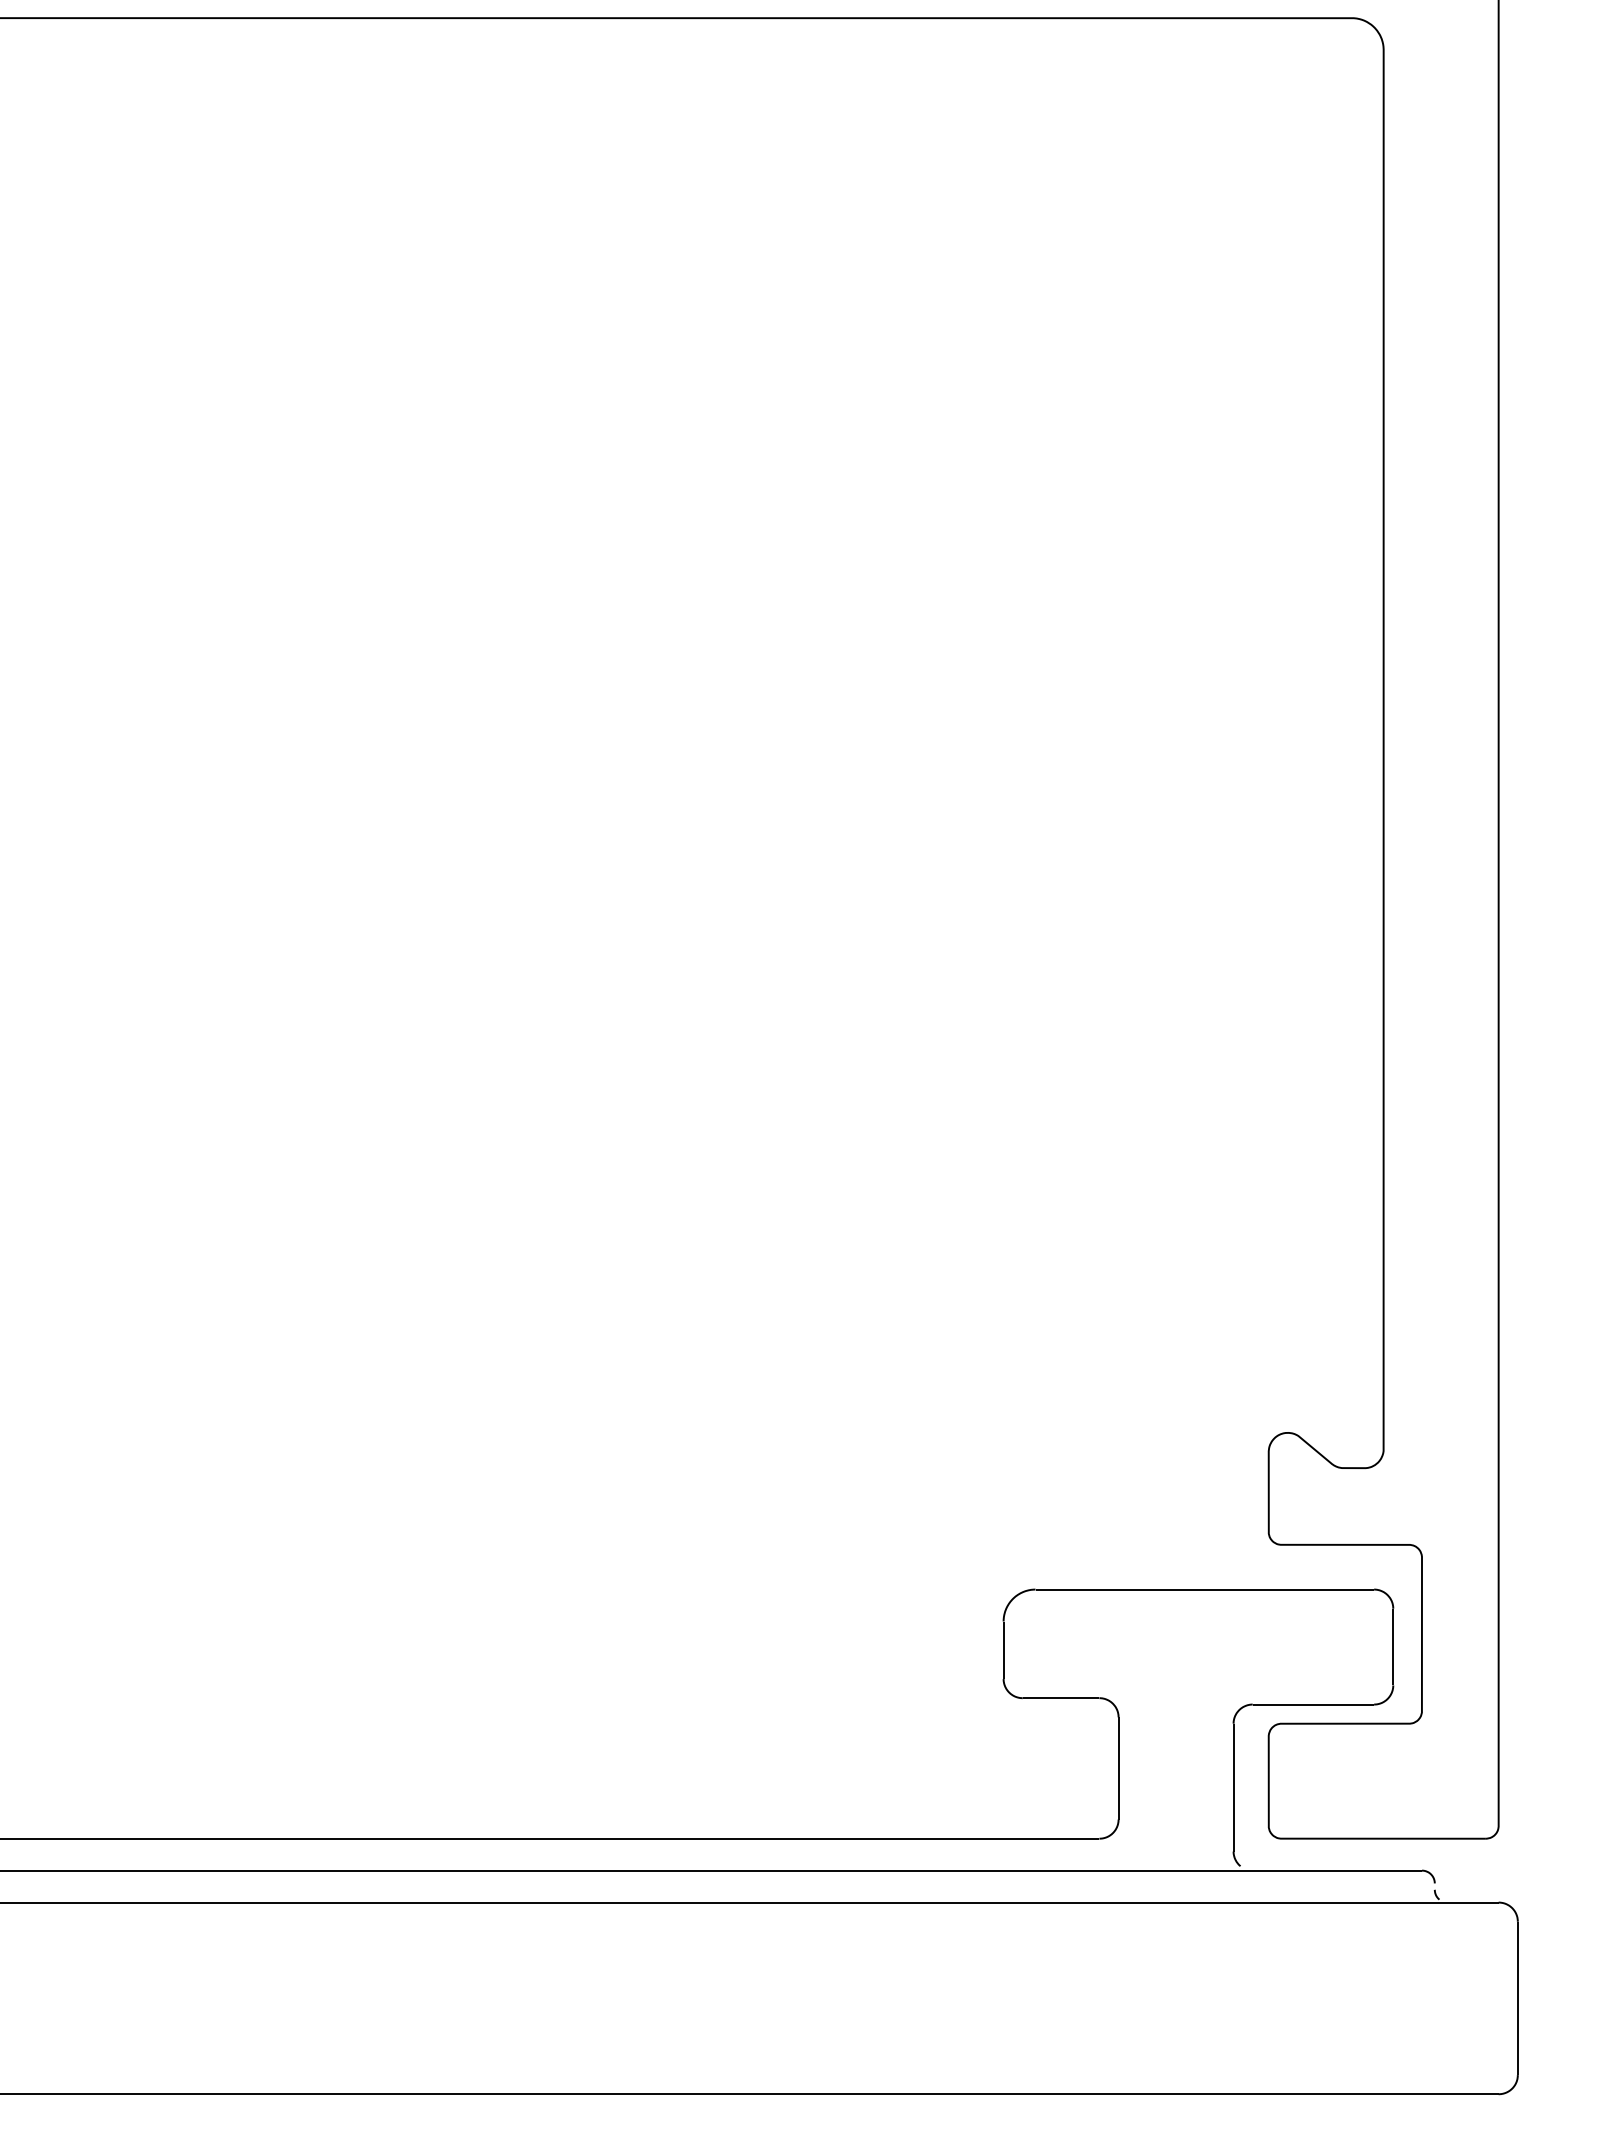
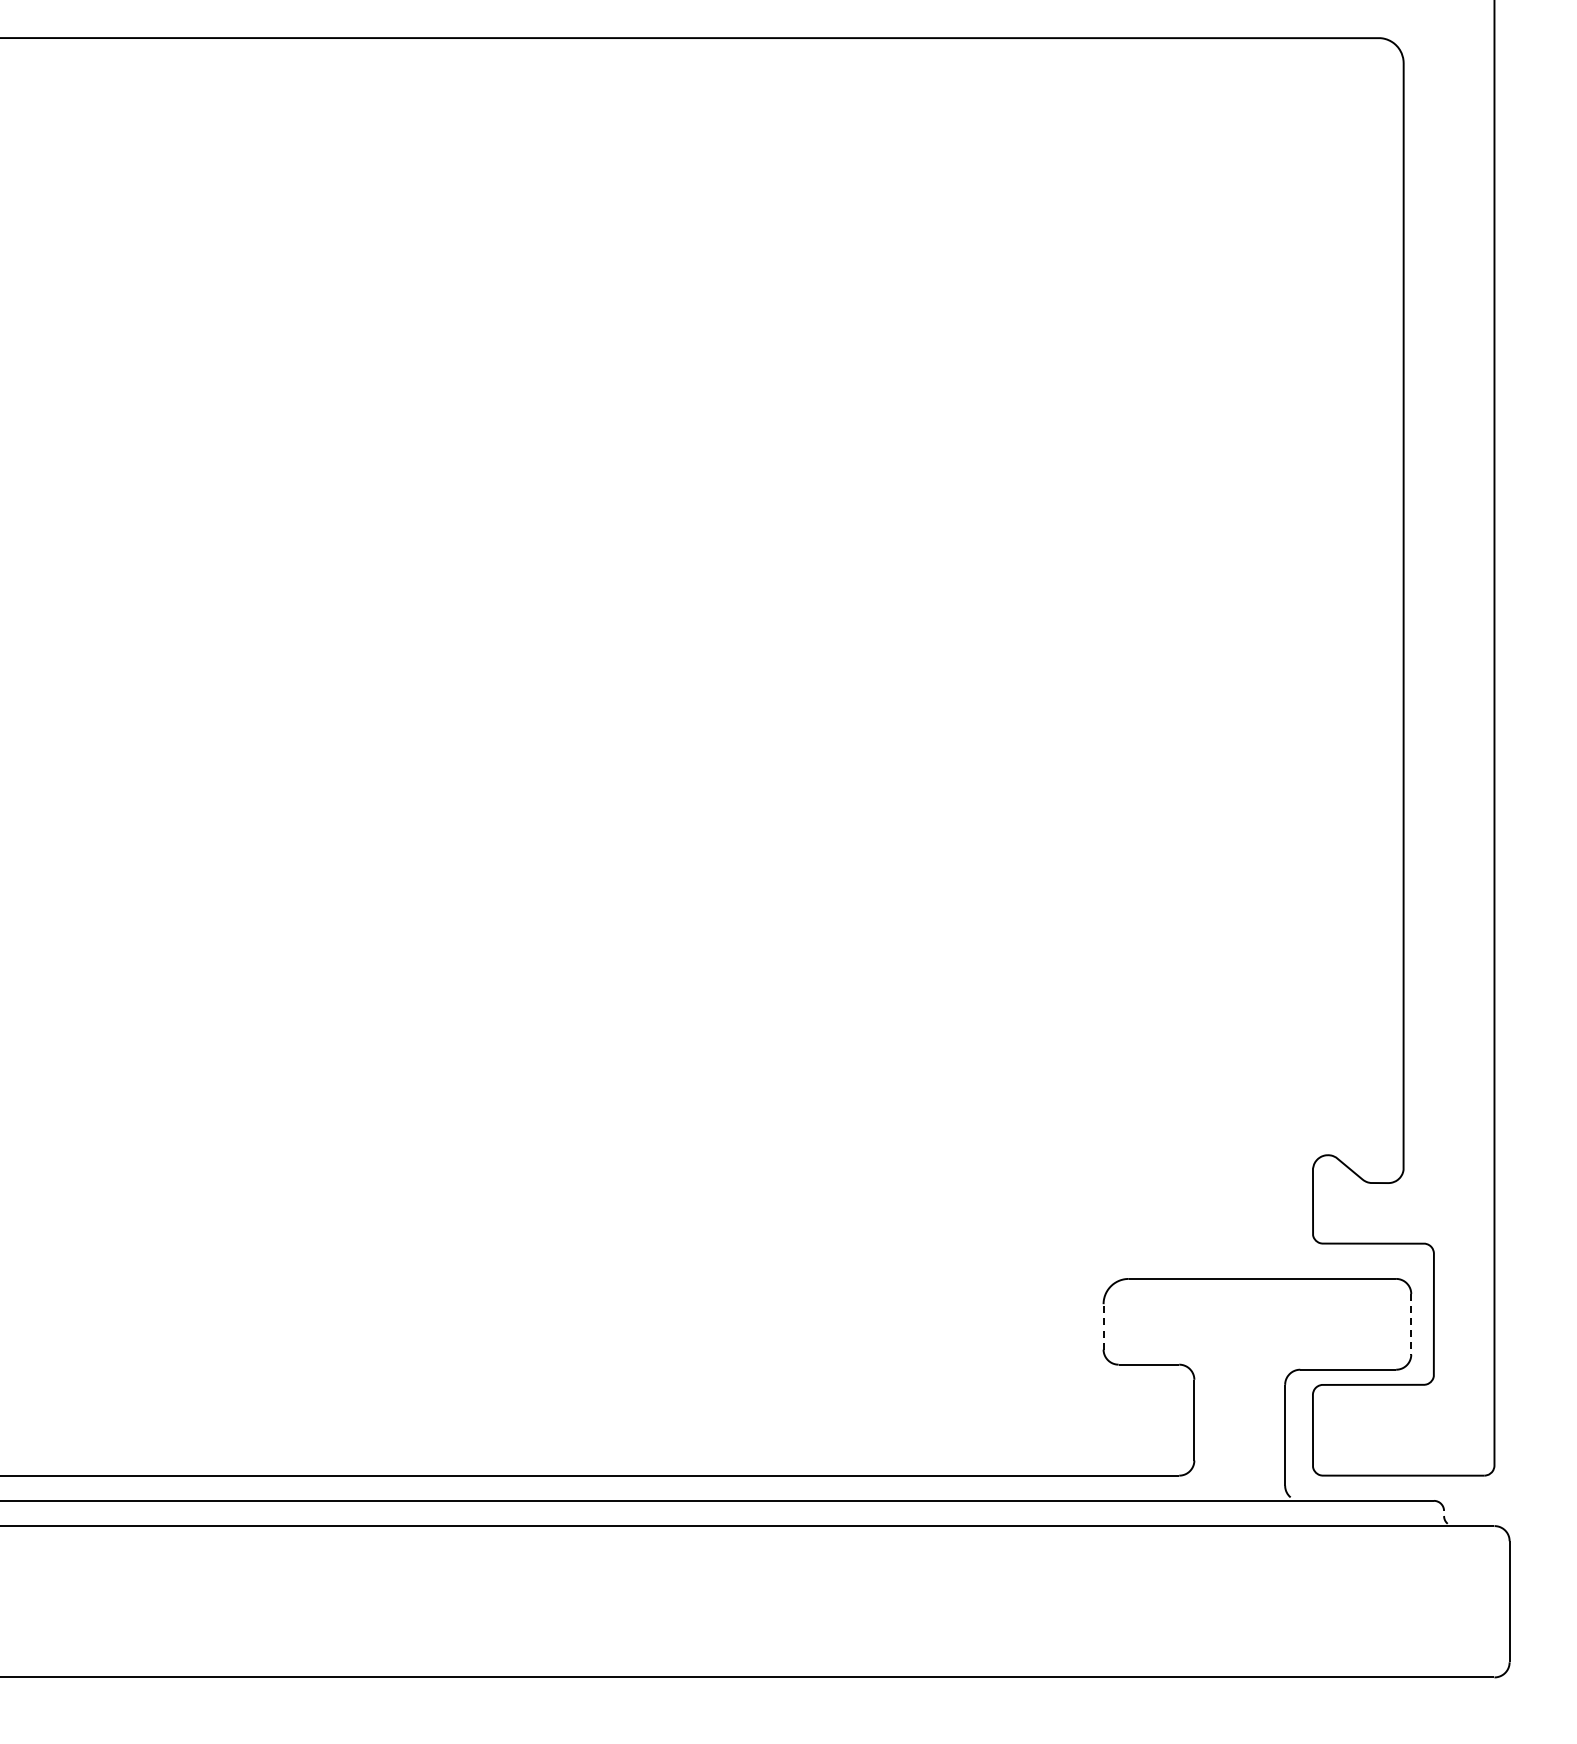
line: (1393, 1647) -> (1411, 1324), solid -> dashed
line: (1003, 1649) -> (1103, 1326), solid -> dashed

